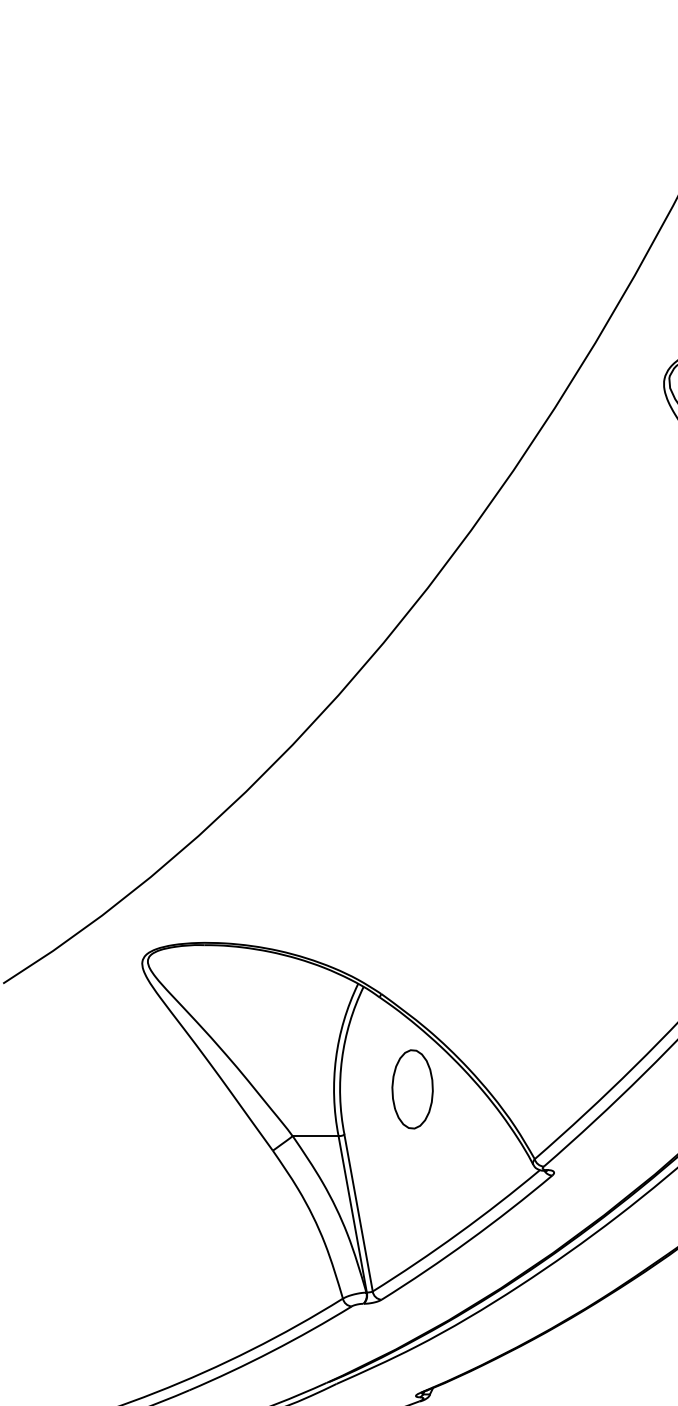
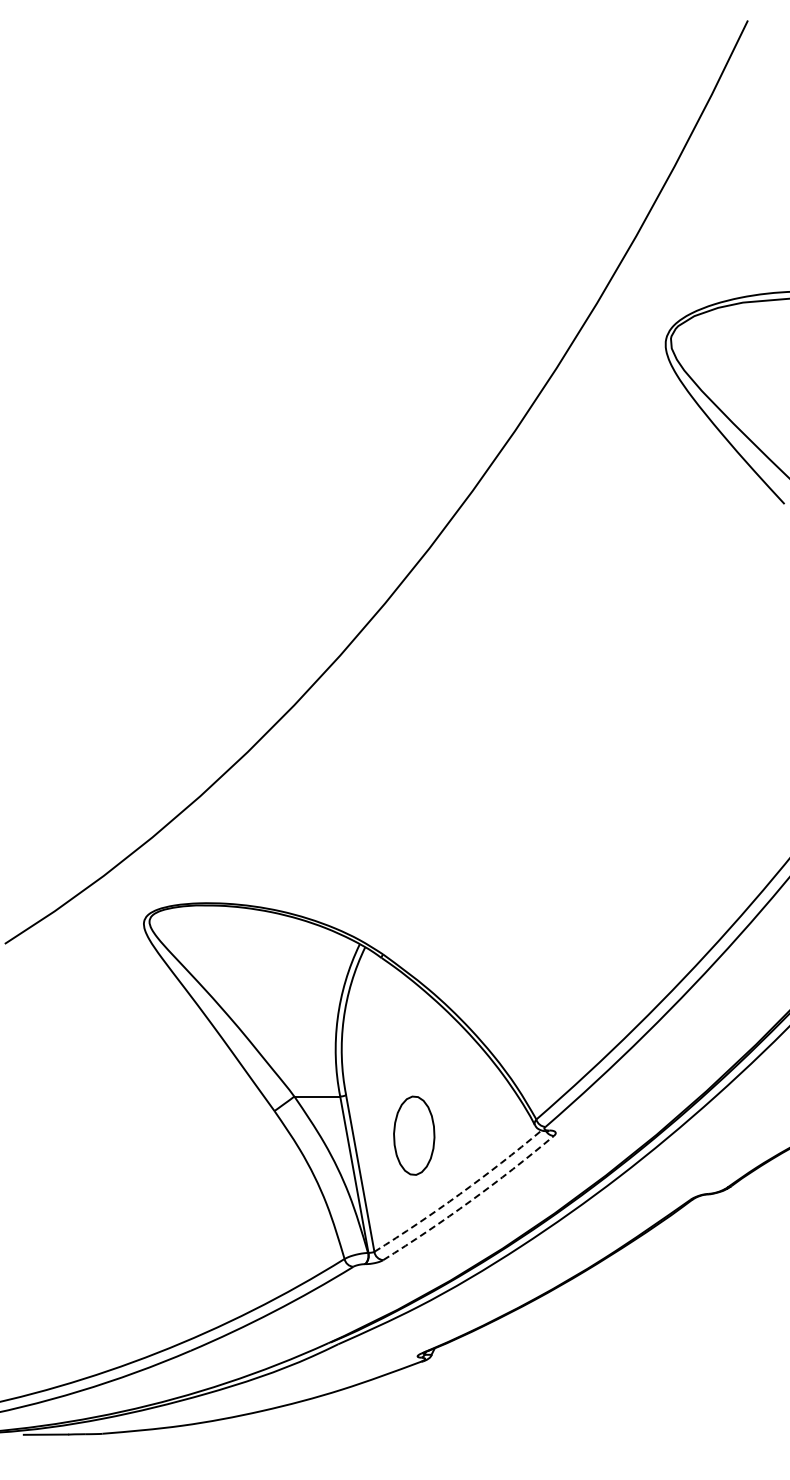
part: (412, 1089) -> (414, 1135), moved
arc: (458, 1234) -> (460, 1194), solid -> dashed
arc: (468, 1241) -> (470, 1201), solid -> dashed

